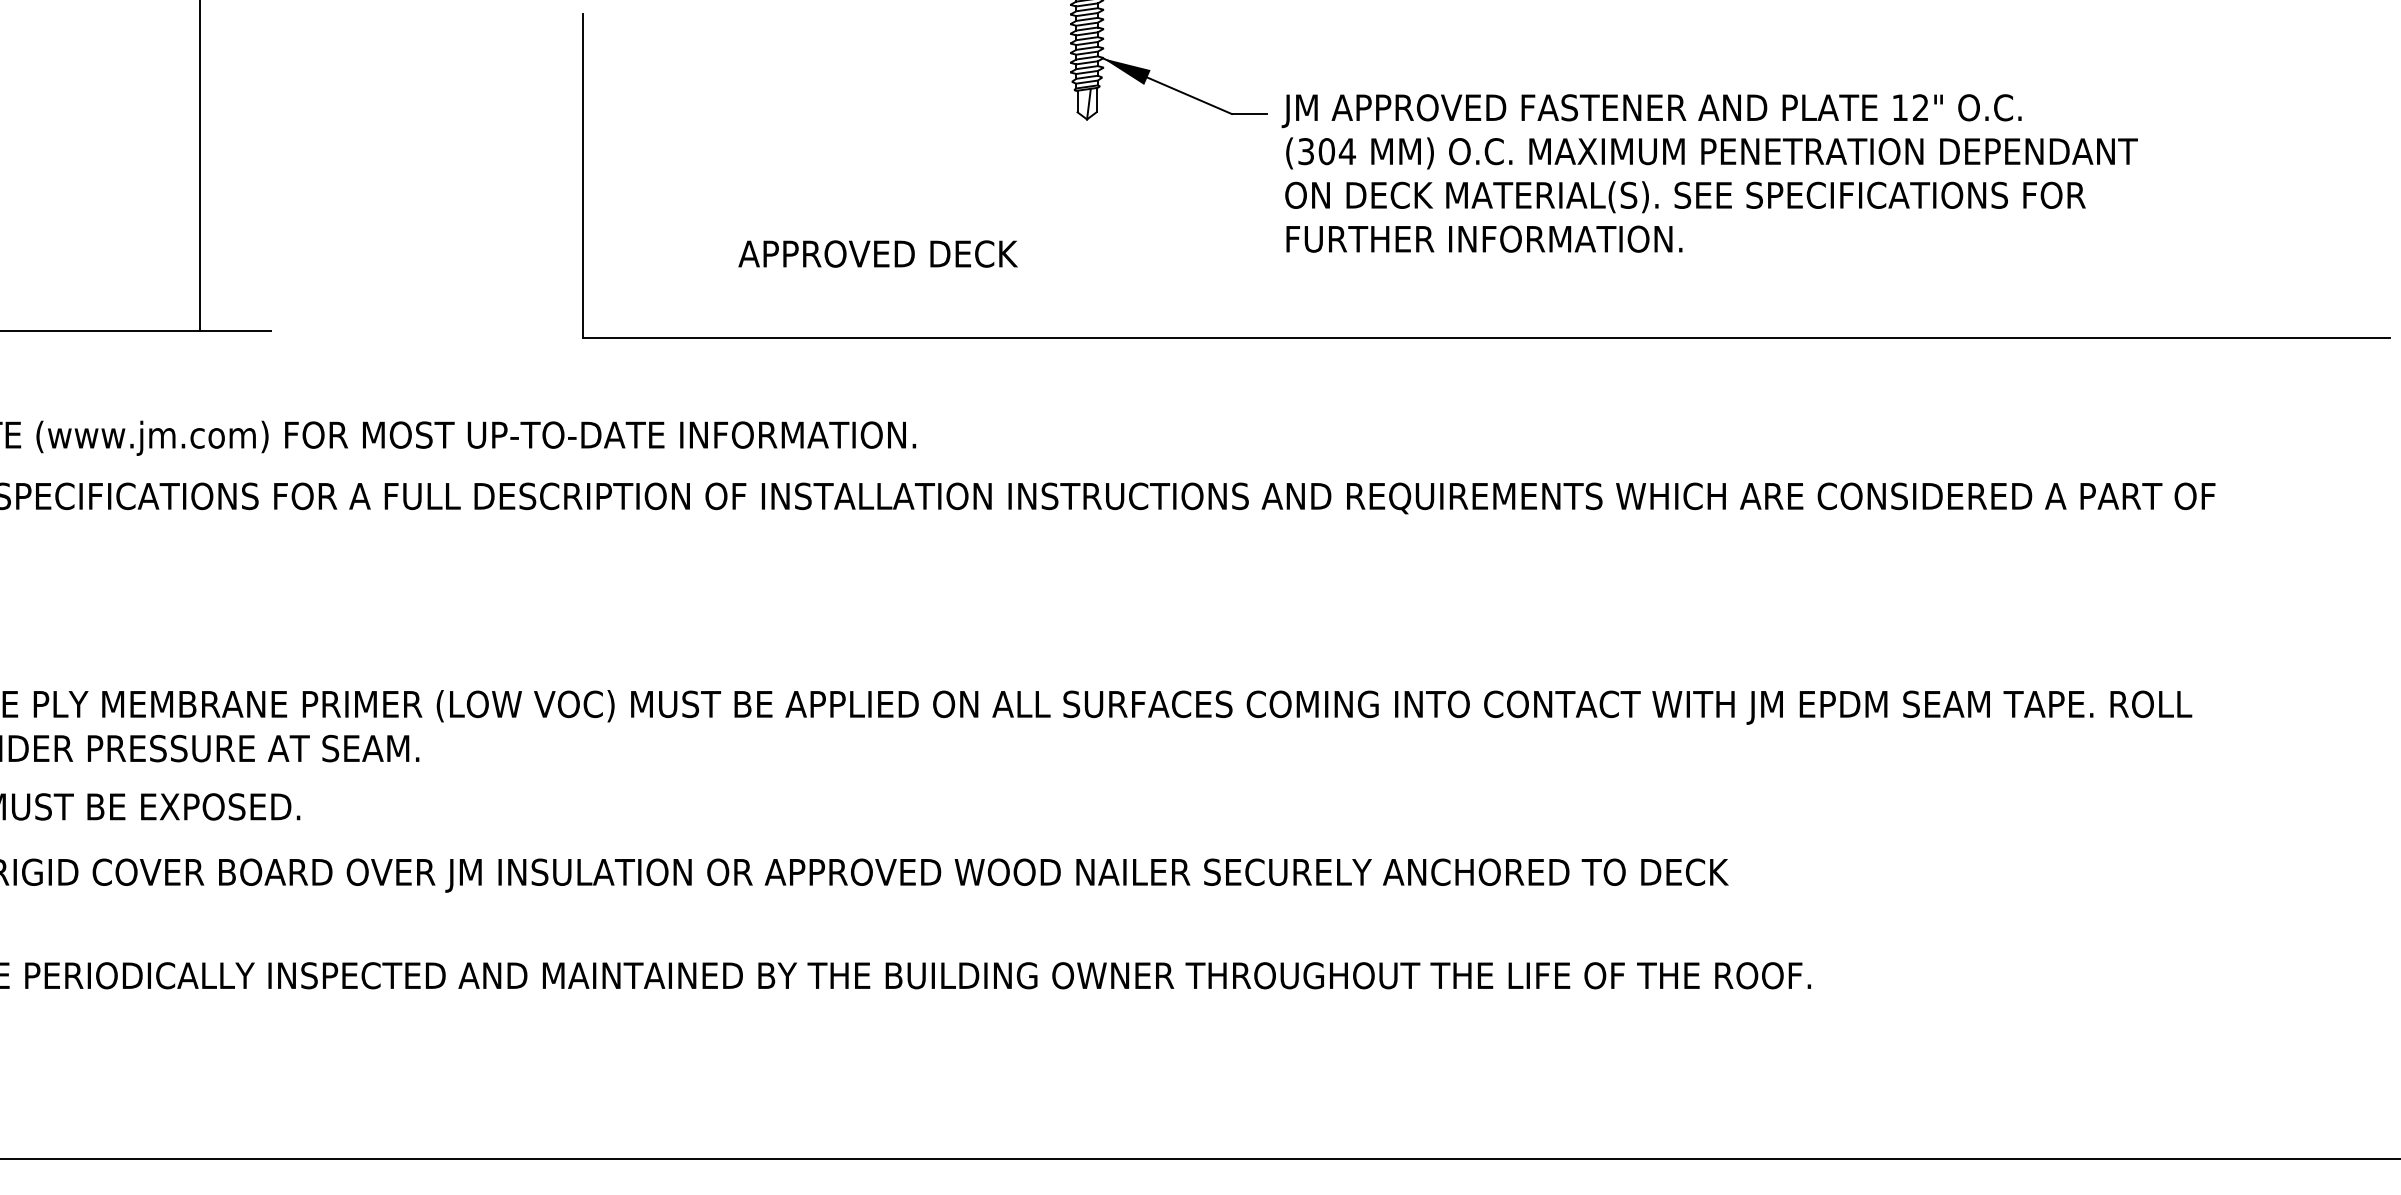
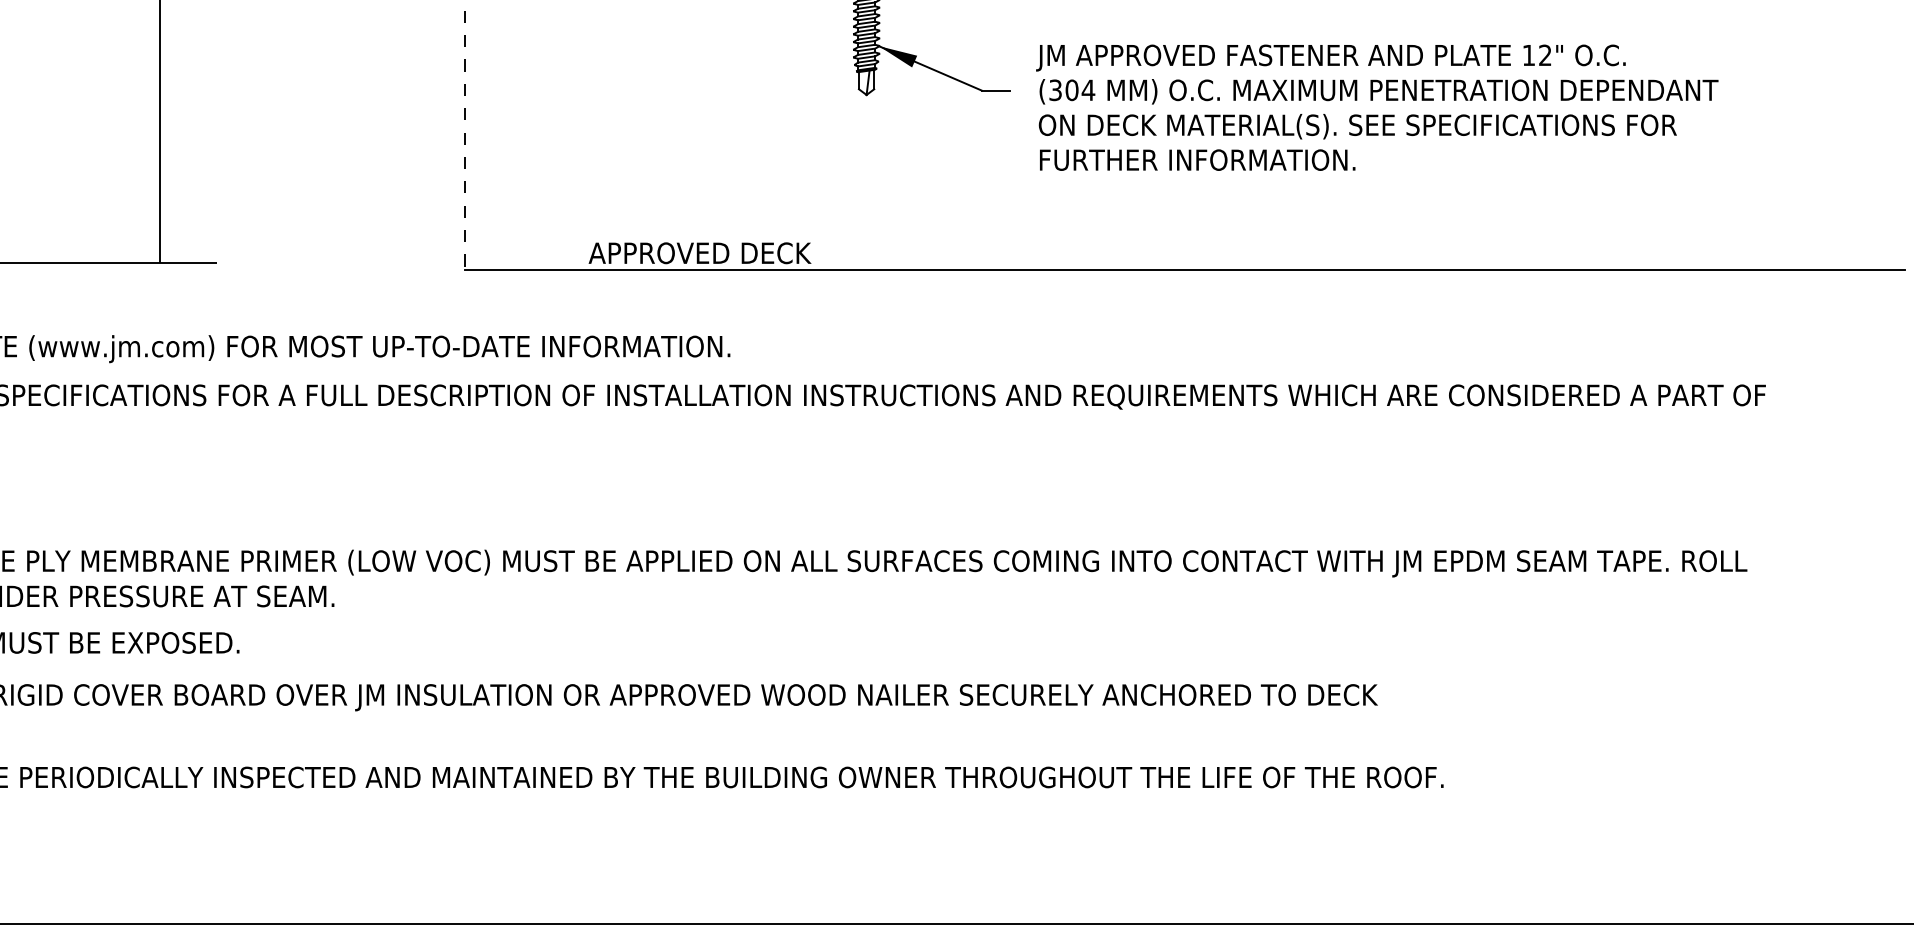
text: (1709, 173) -> (1377, 107), moved
line: (582, 176) -> (464, 140), solid -> dashed
text: (877, 253) -> (699, 252), moved

